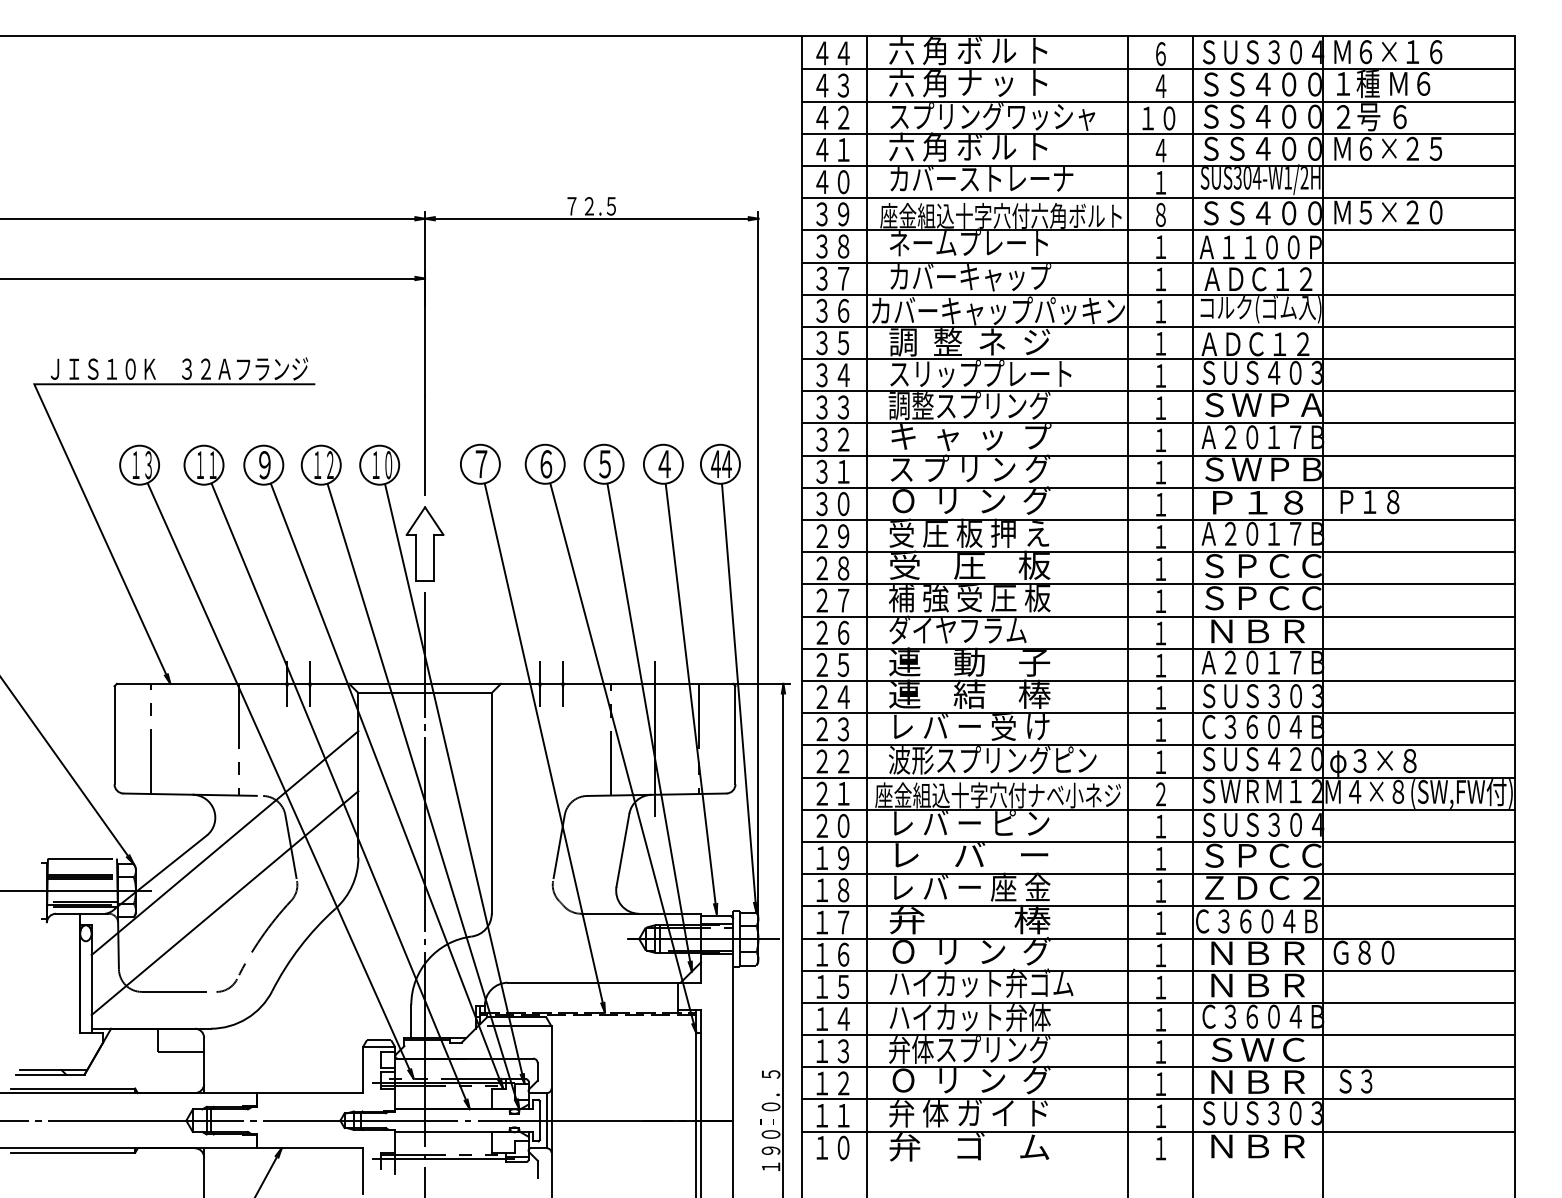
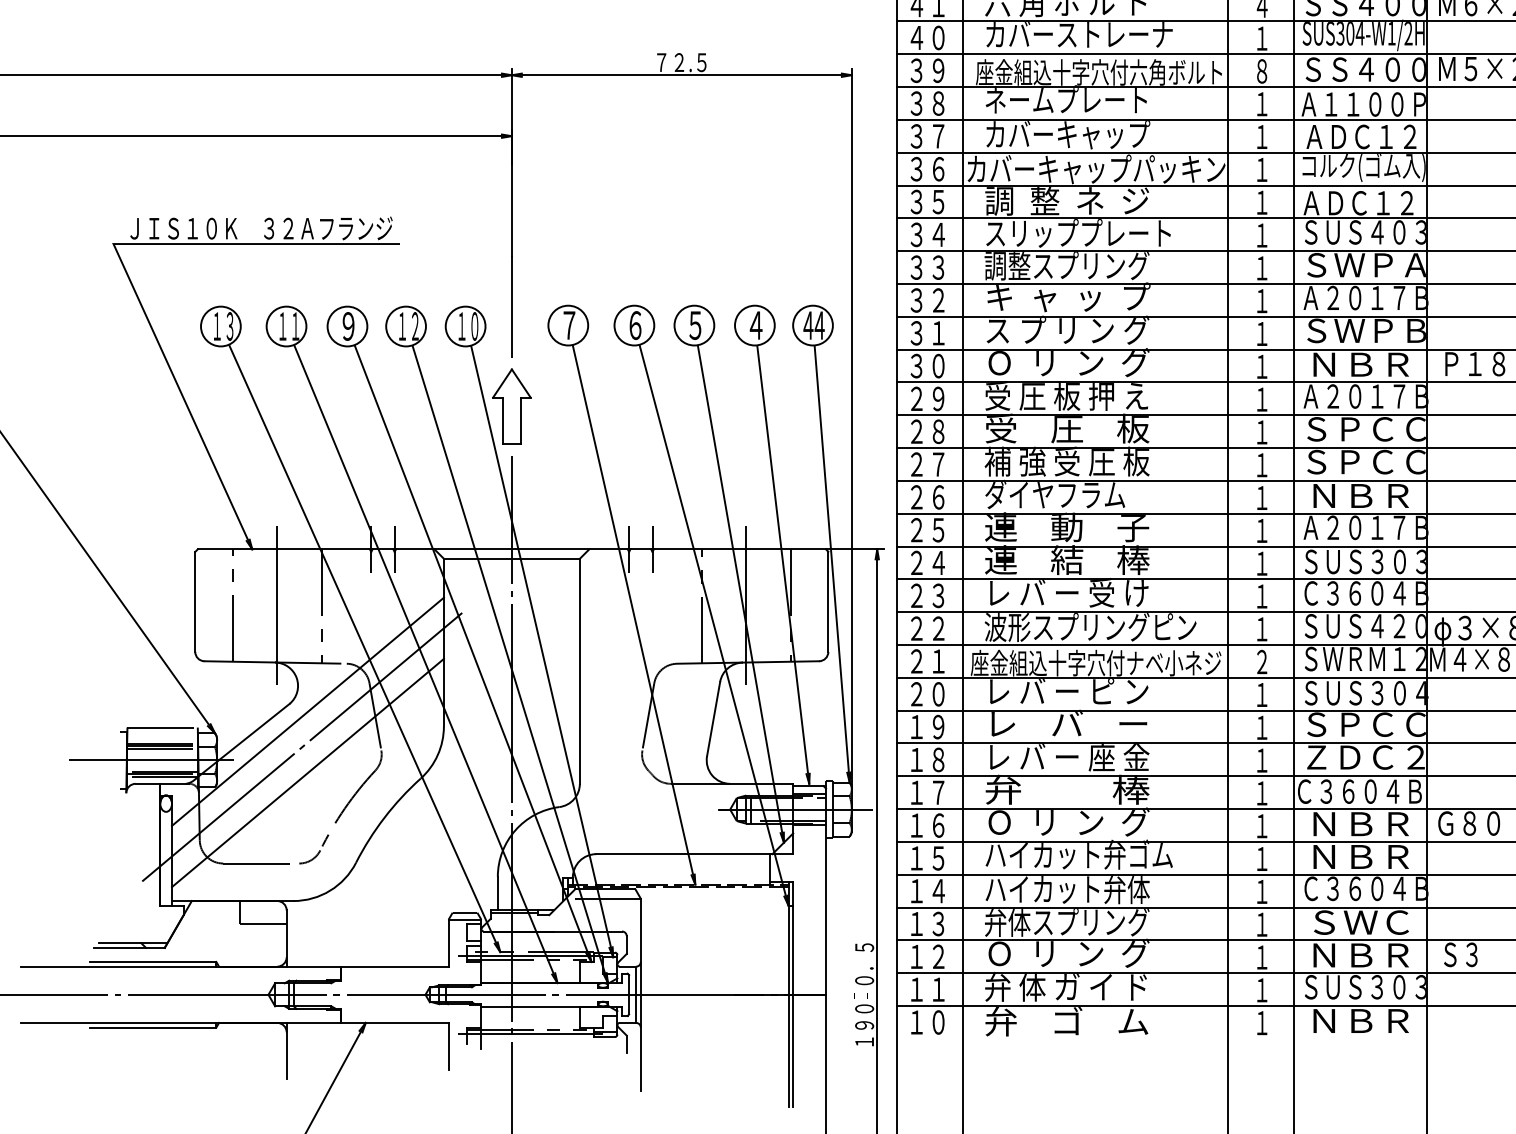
text: (1257, 502) -> (1360, 364), Ｐ１８ -> ＮＢＲ
line: (195, 738) -> (277, 605), added
line: (216, 879) -> (299, 748), added

